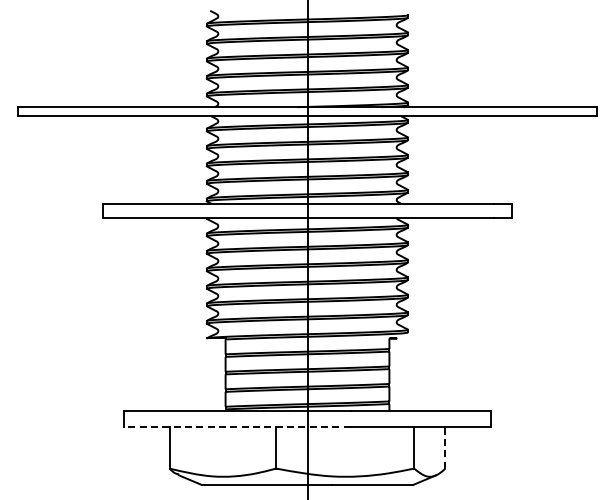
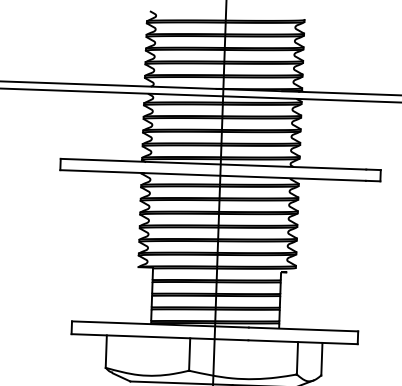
line: (237, 427) -> (159, 337), dashed -> solid
line: (445, 447) -> (321, 358), dashed -> solid

